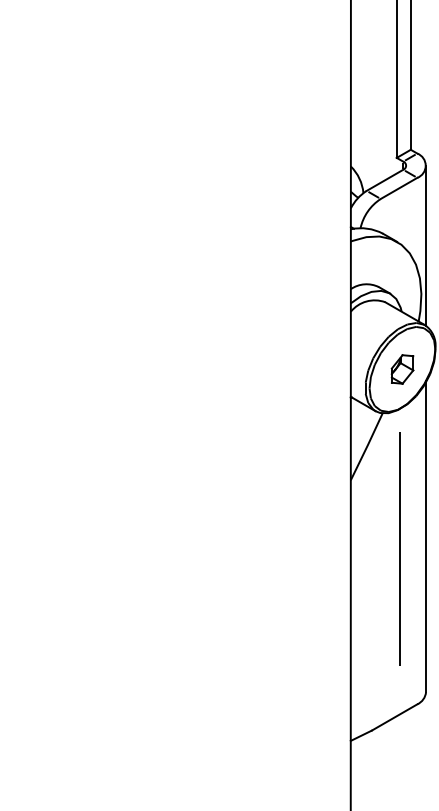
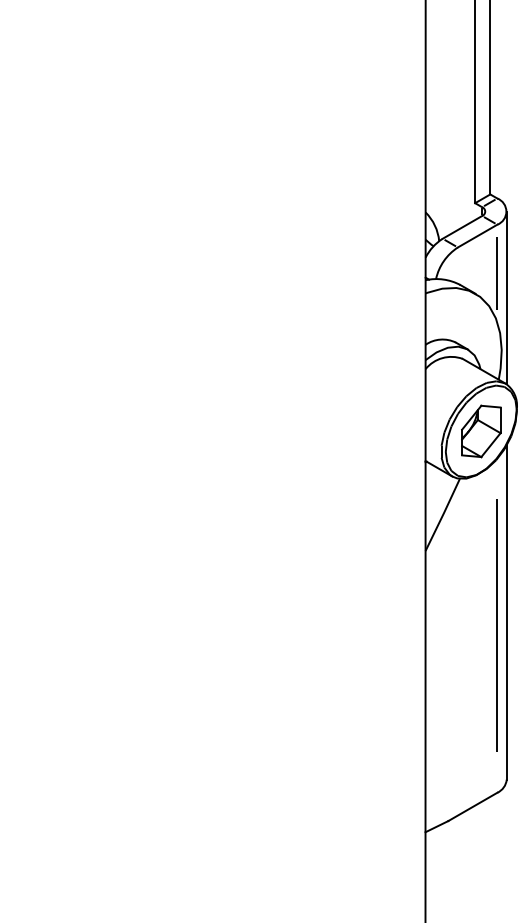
line: (417, 223) -> (497, 273), added
part: (402, 369) -> (481, 431), size x1.67
line: (398, 549) -> (496, 625), moved

